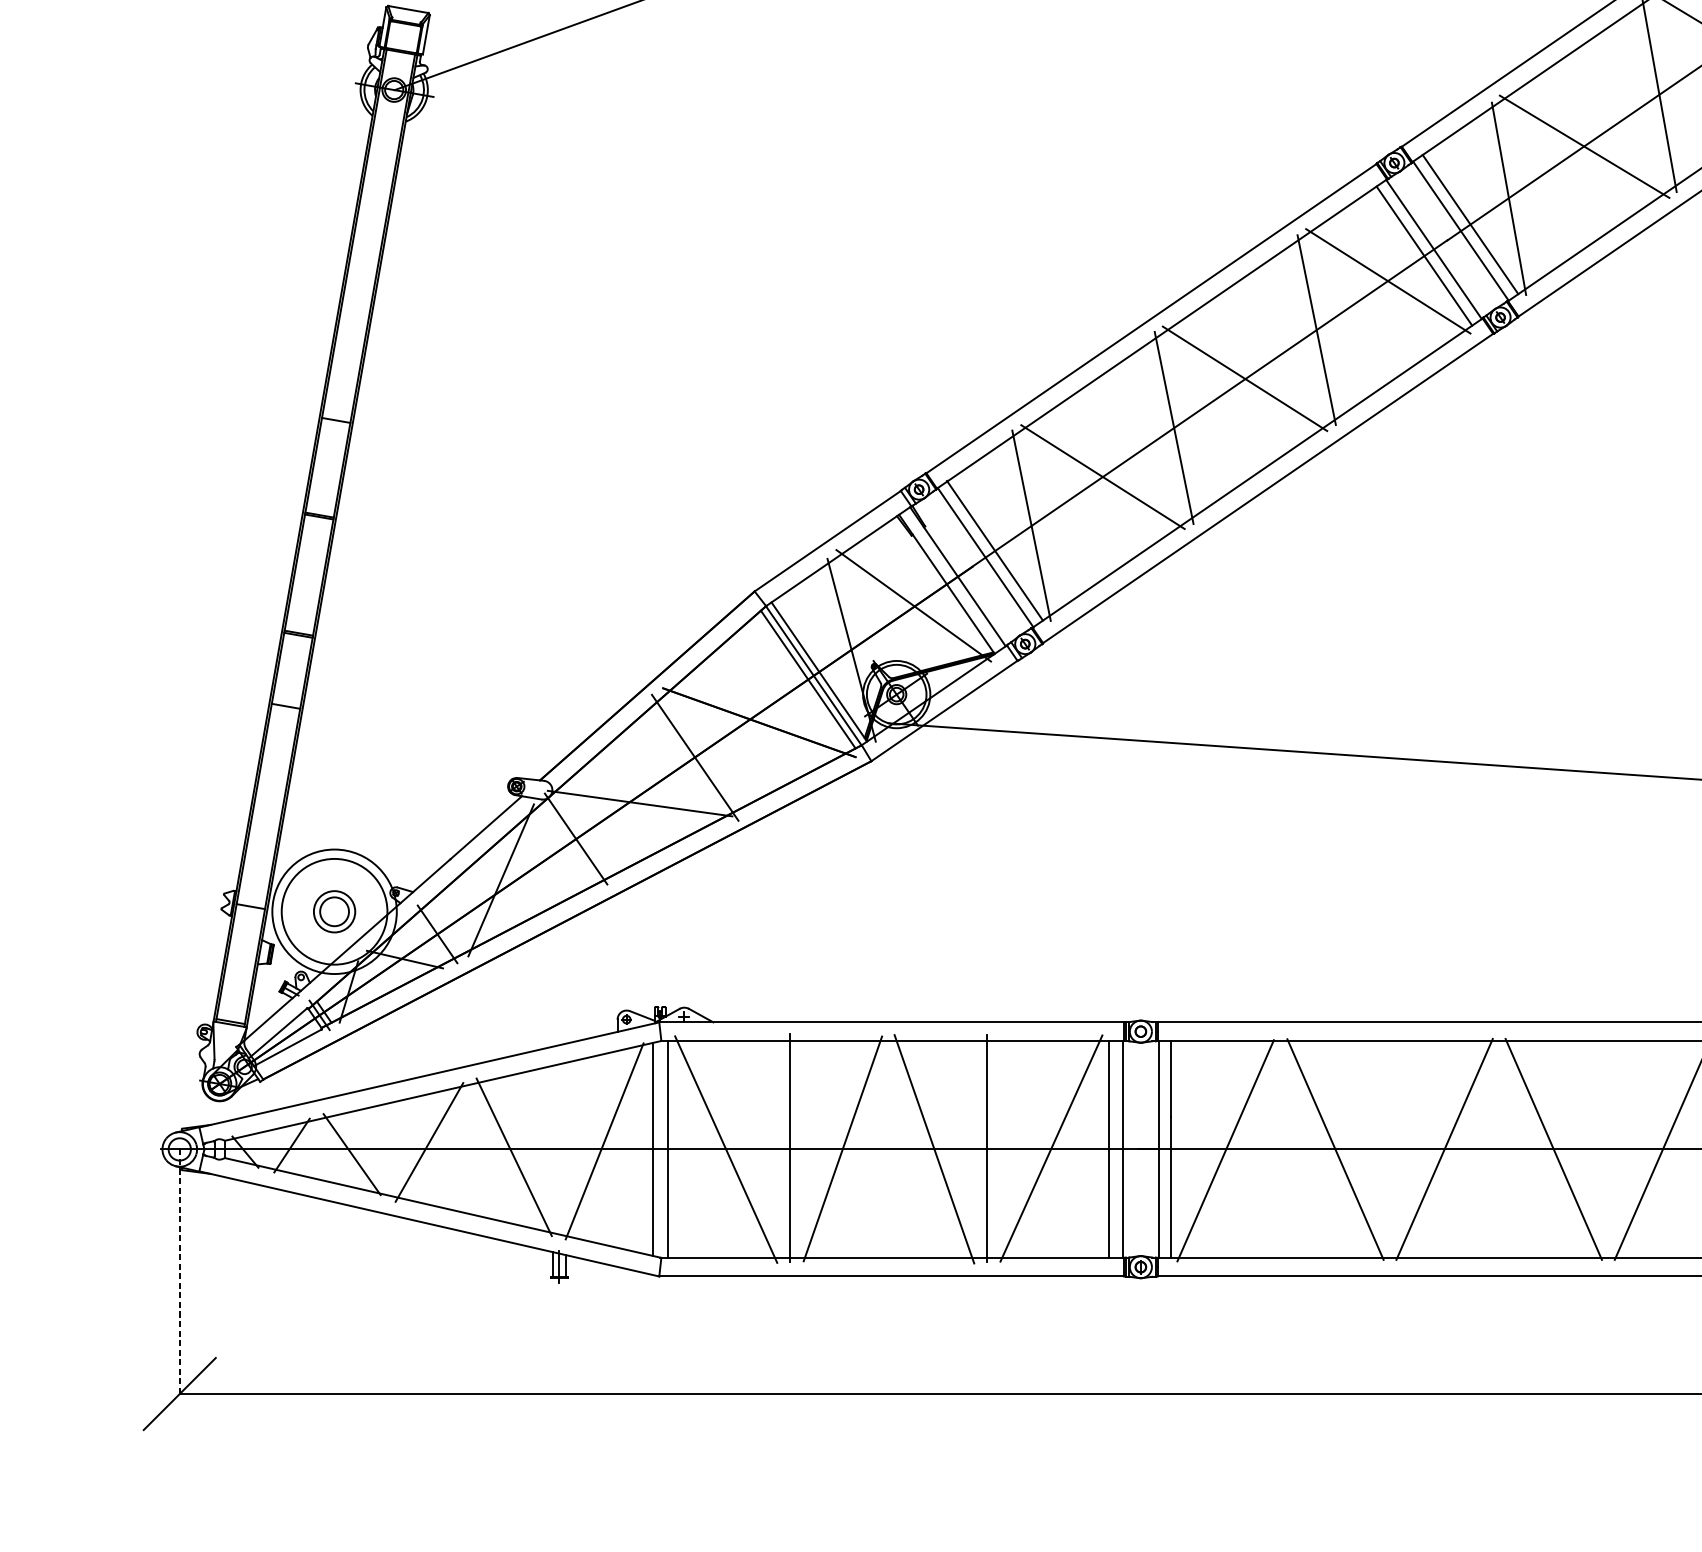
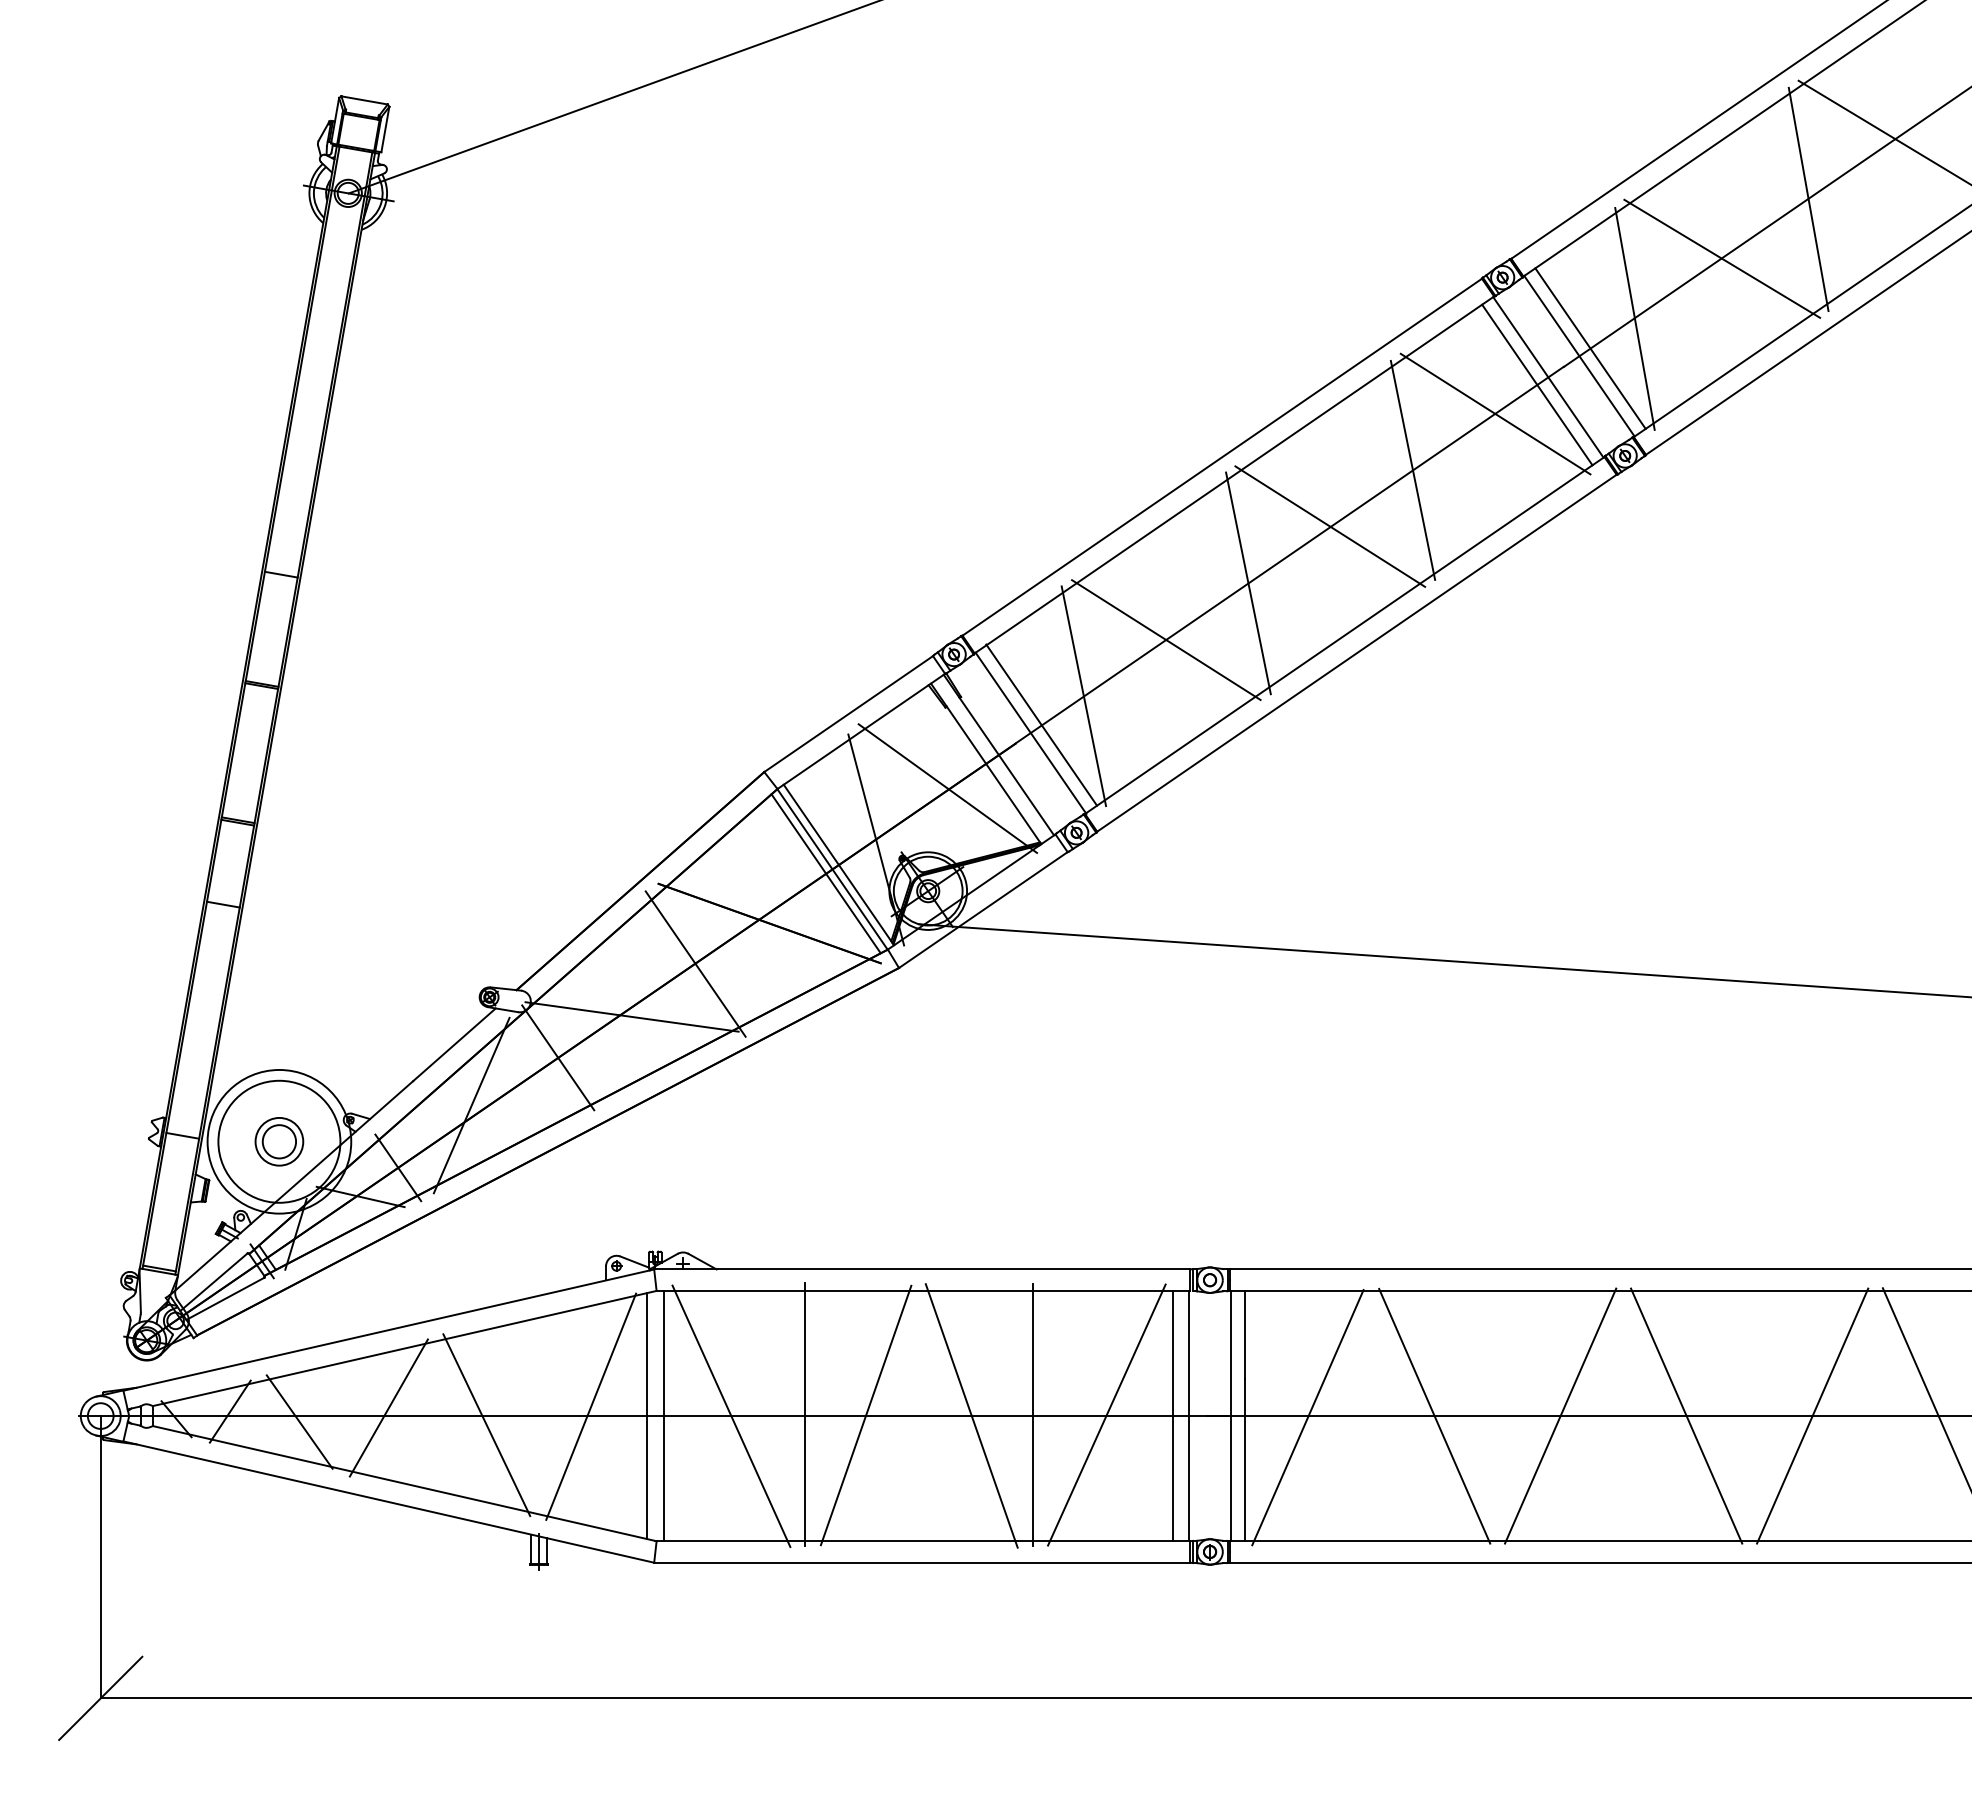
line: (179, 1271) -> (100, 1557), dashed -> solid

